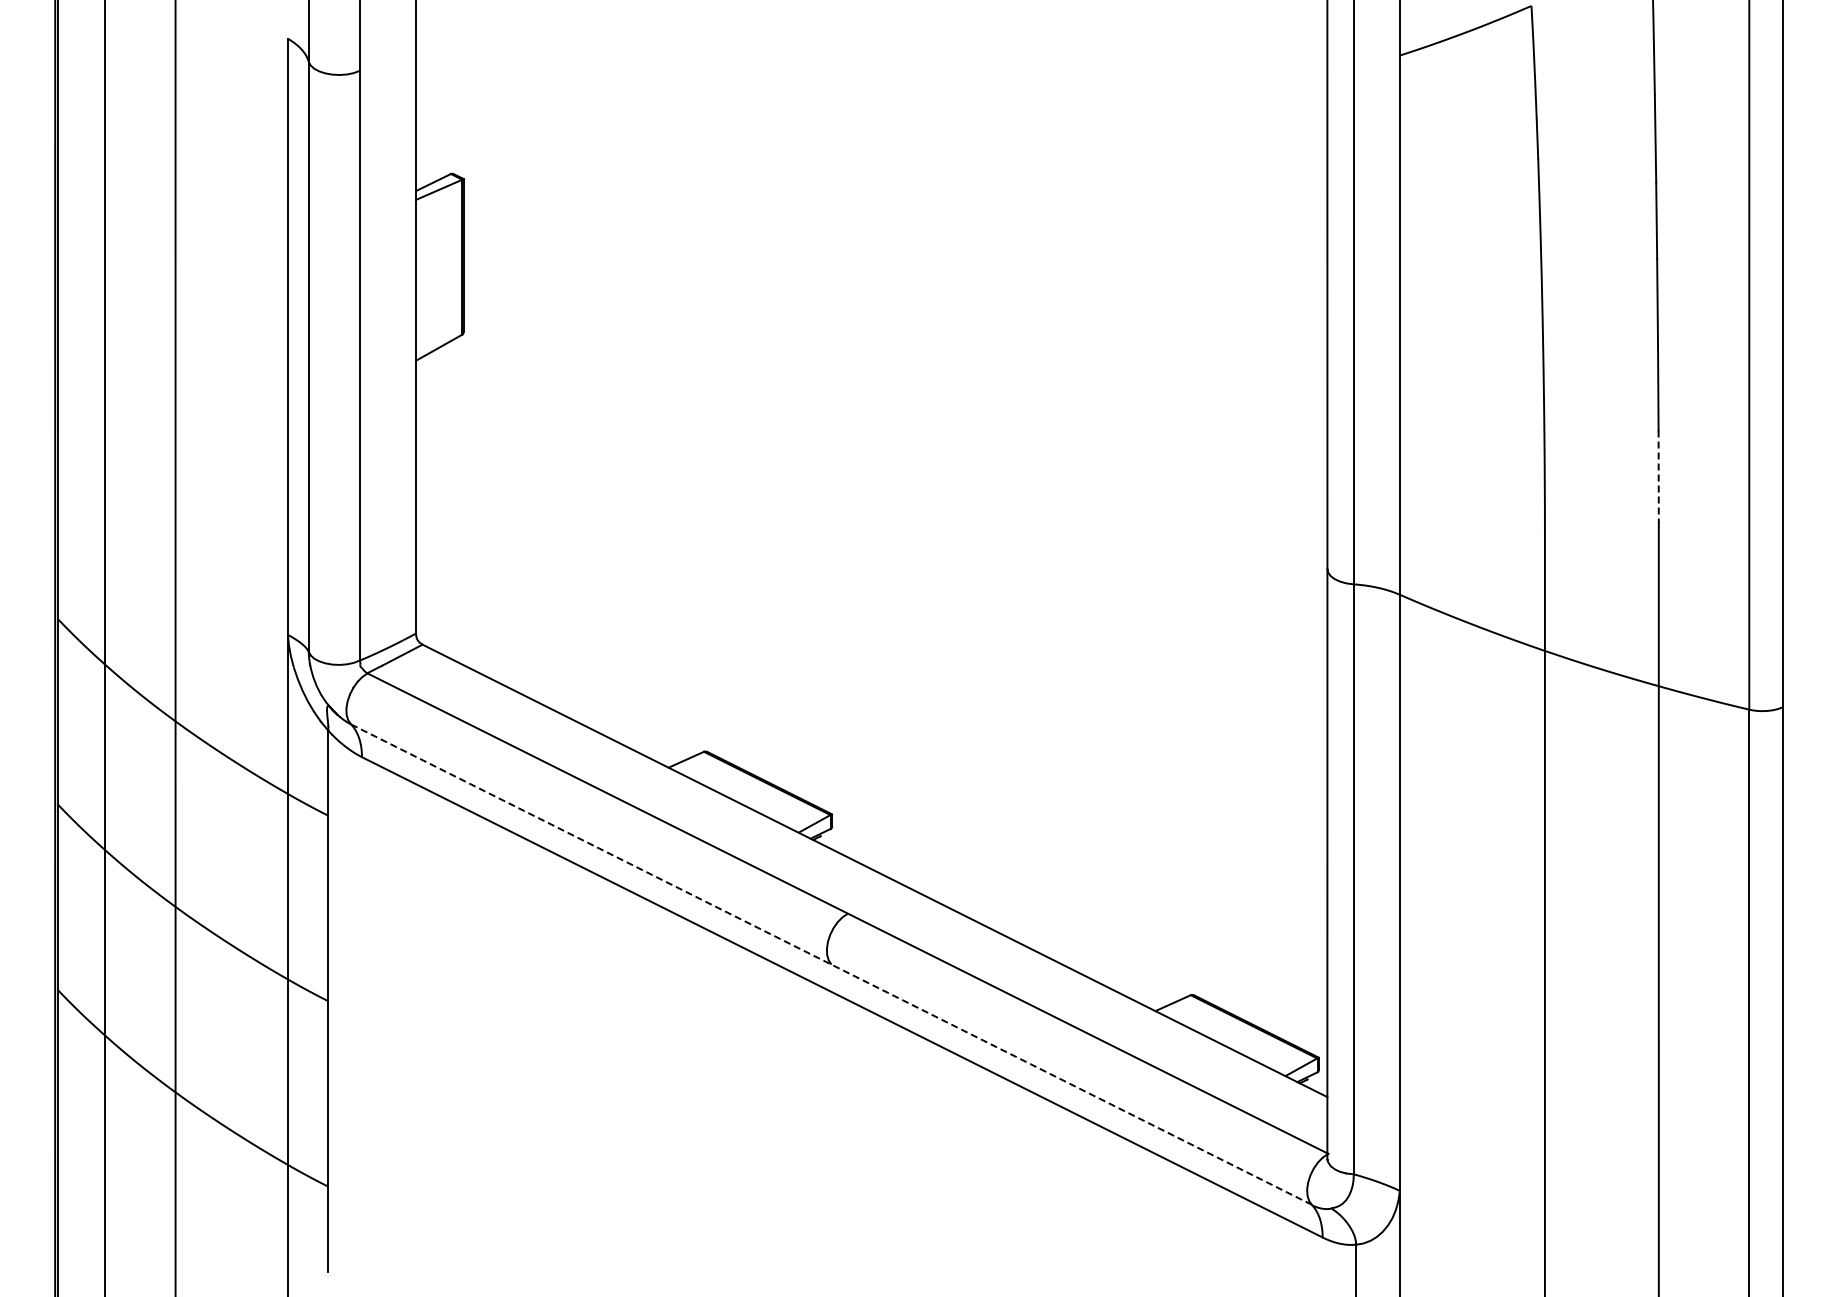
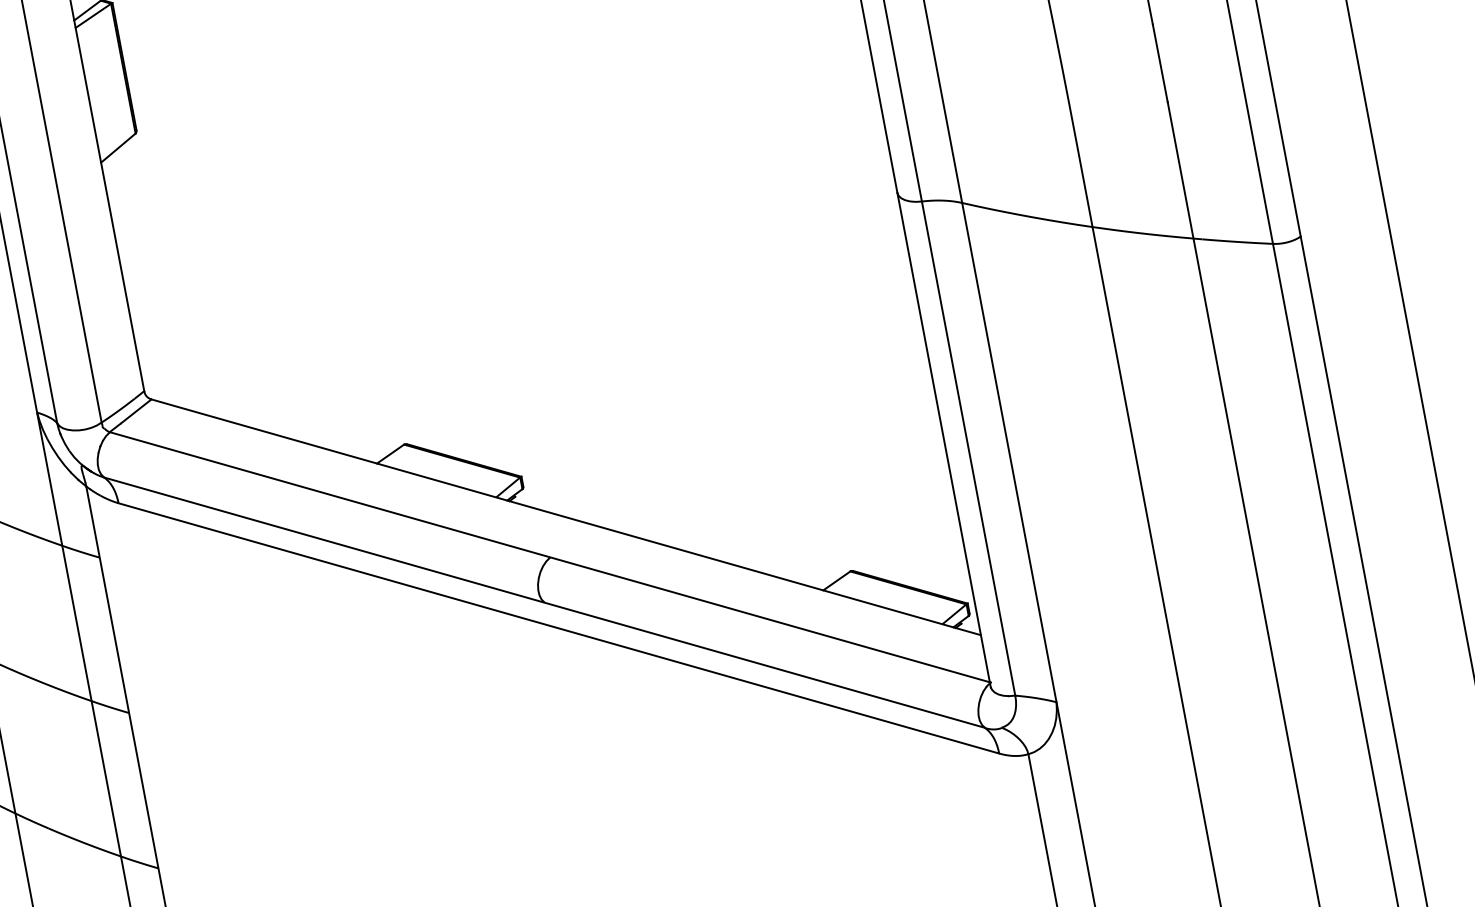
line: (1658, 477) -> (1160, 63), dashed -> solid
line: (831, 964) -> (544, 602), dashed -> solid

